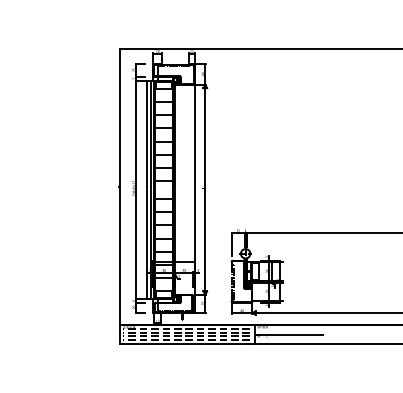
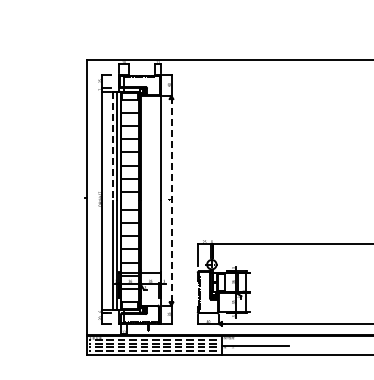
line: (146, 135) -> (112, 146), solid -> dashed
line: (205, 189) -> (171, 200), solid -> dashed

